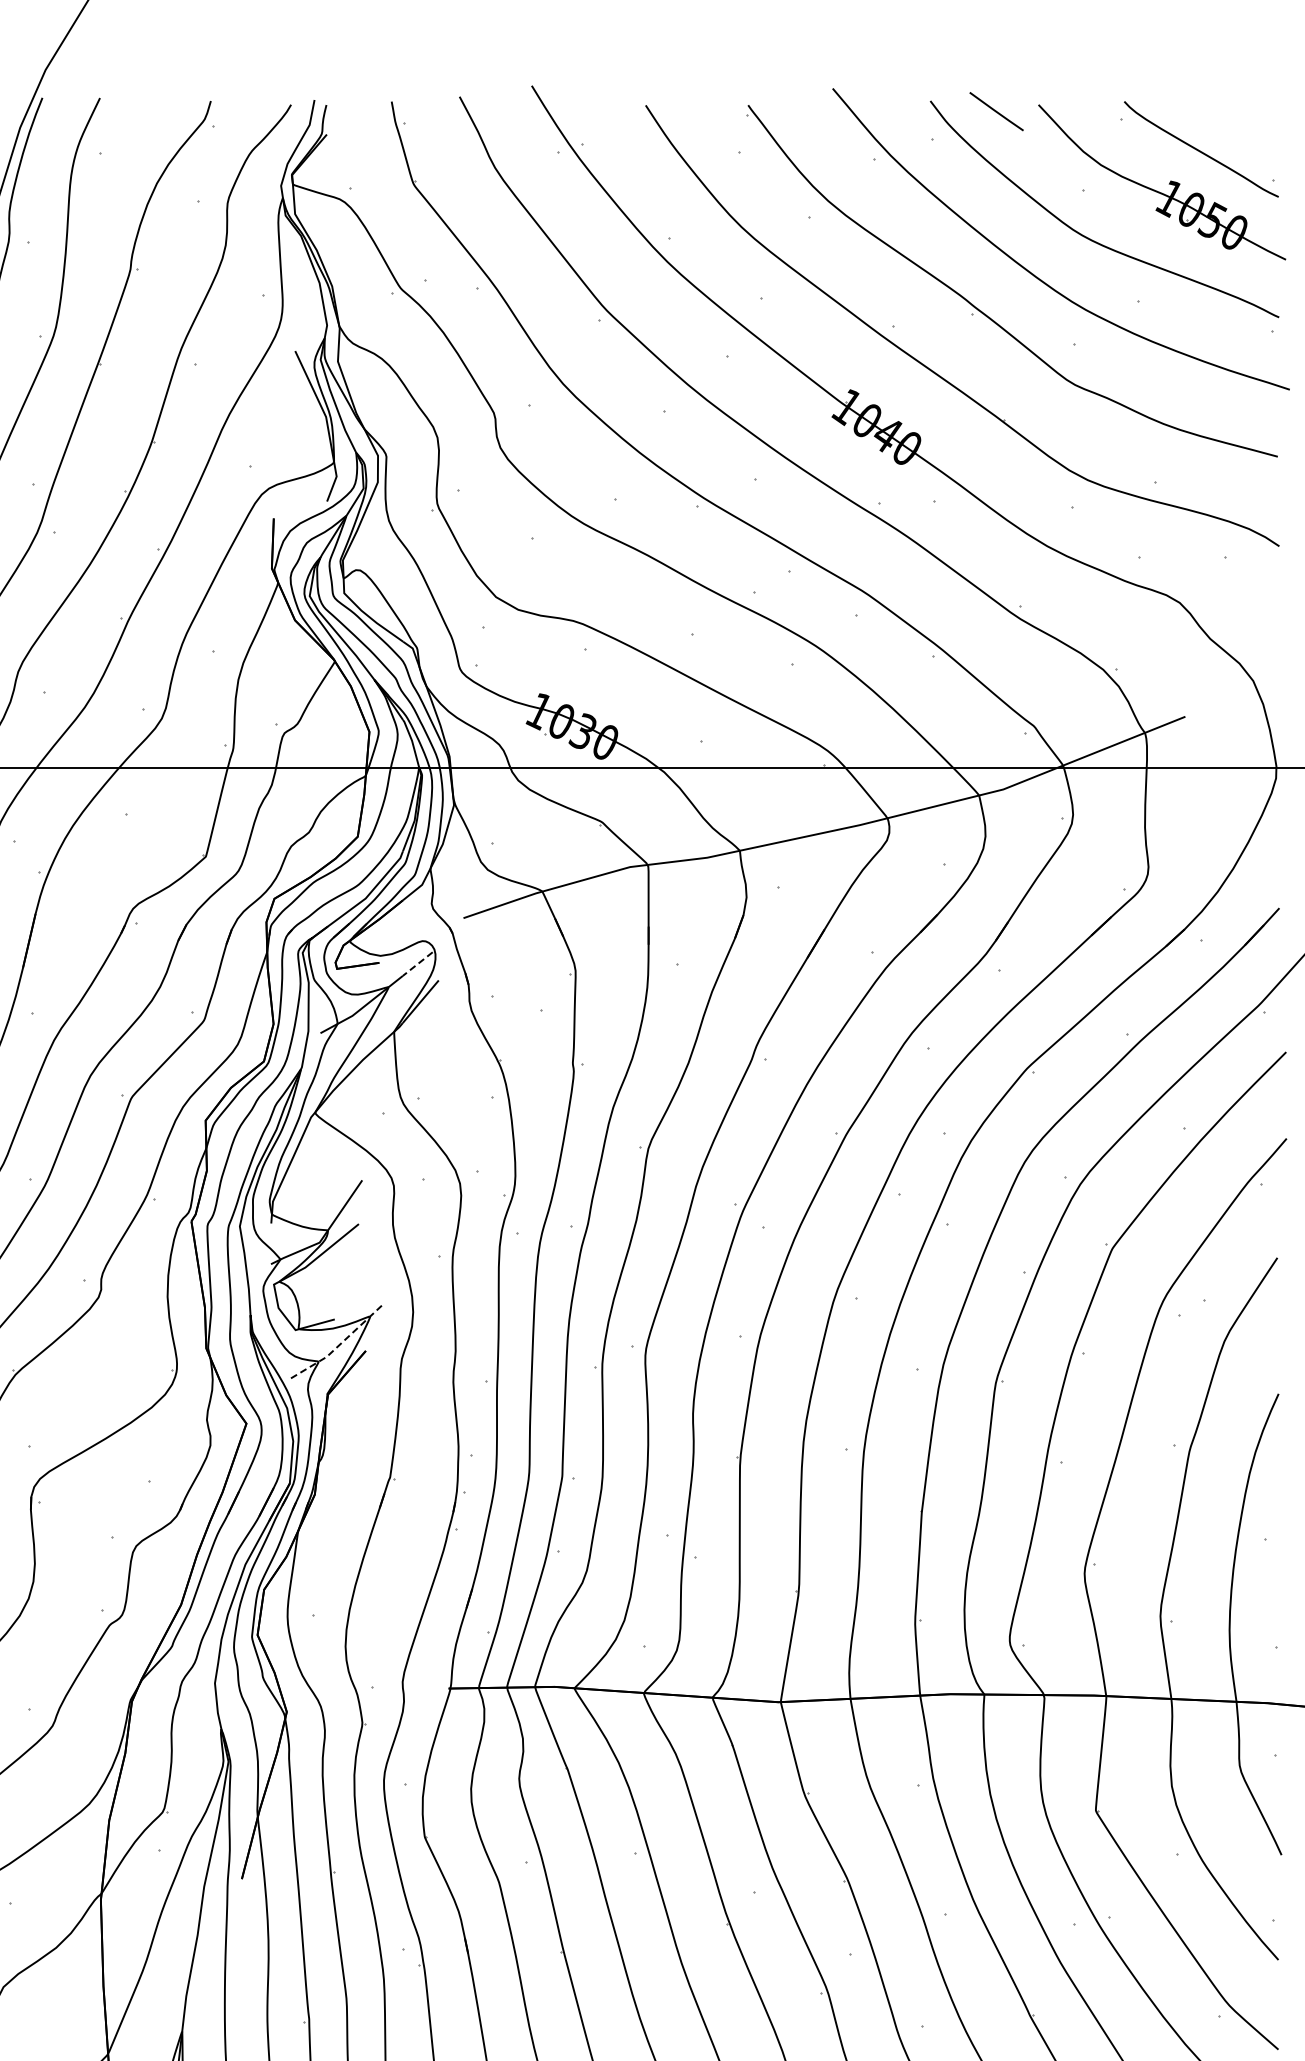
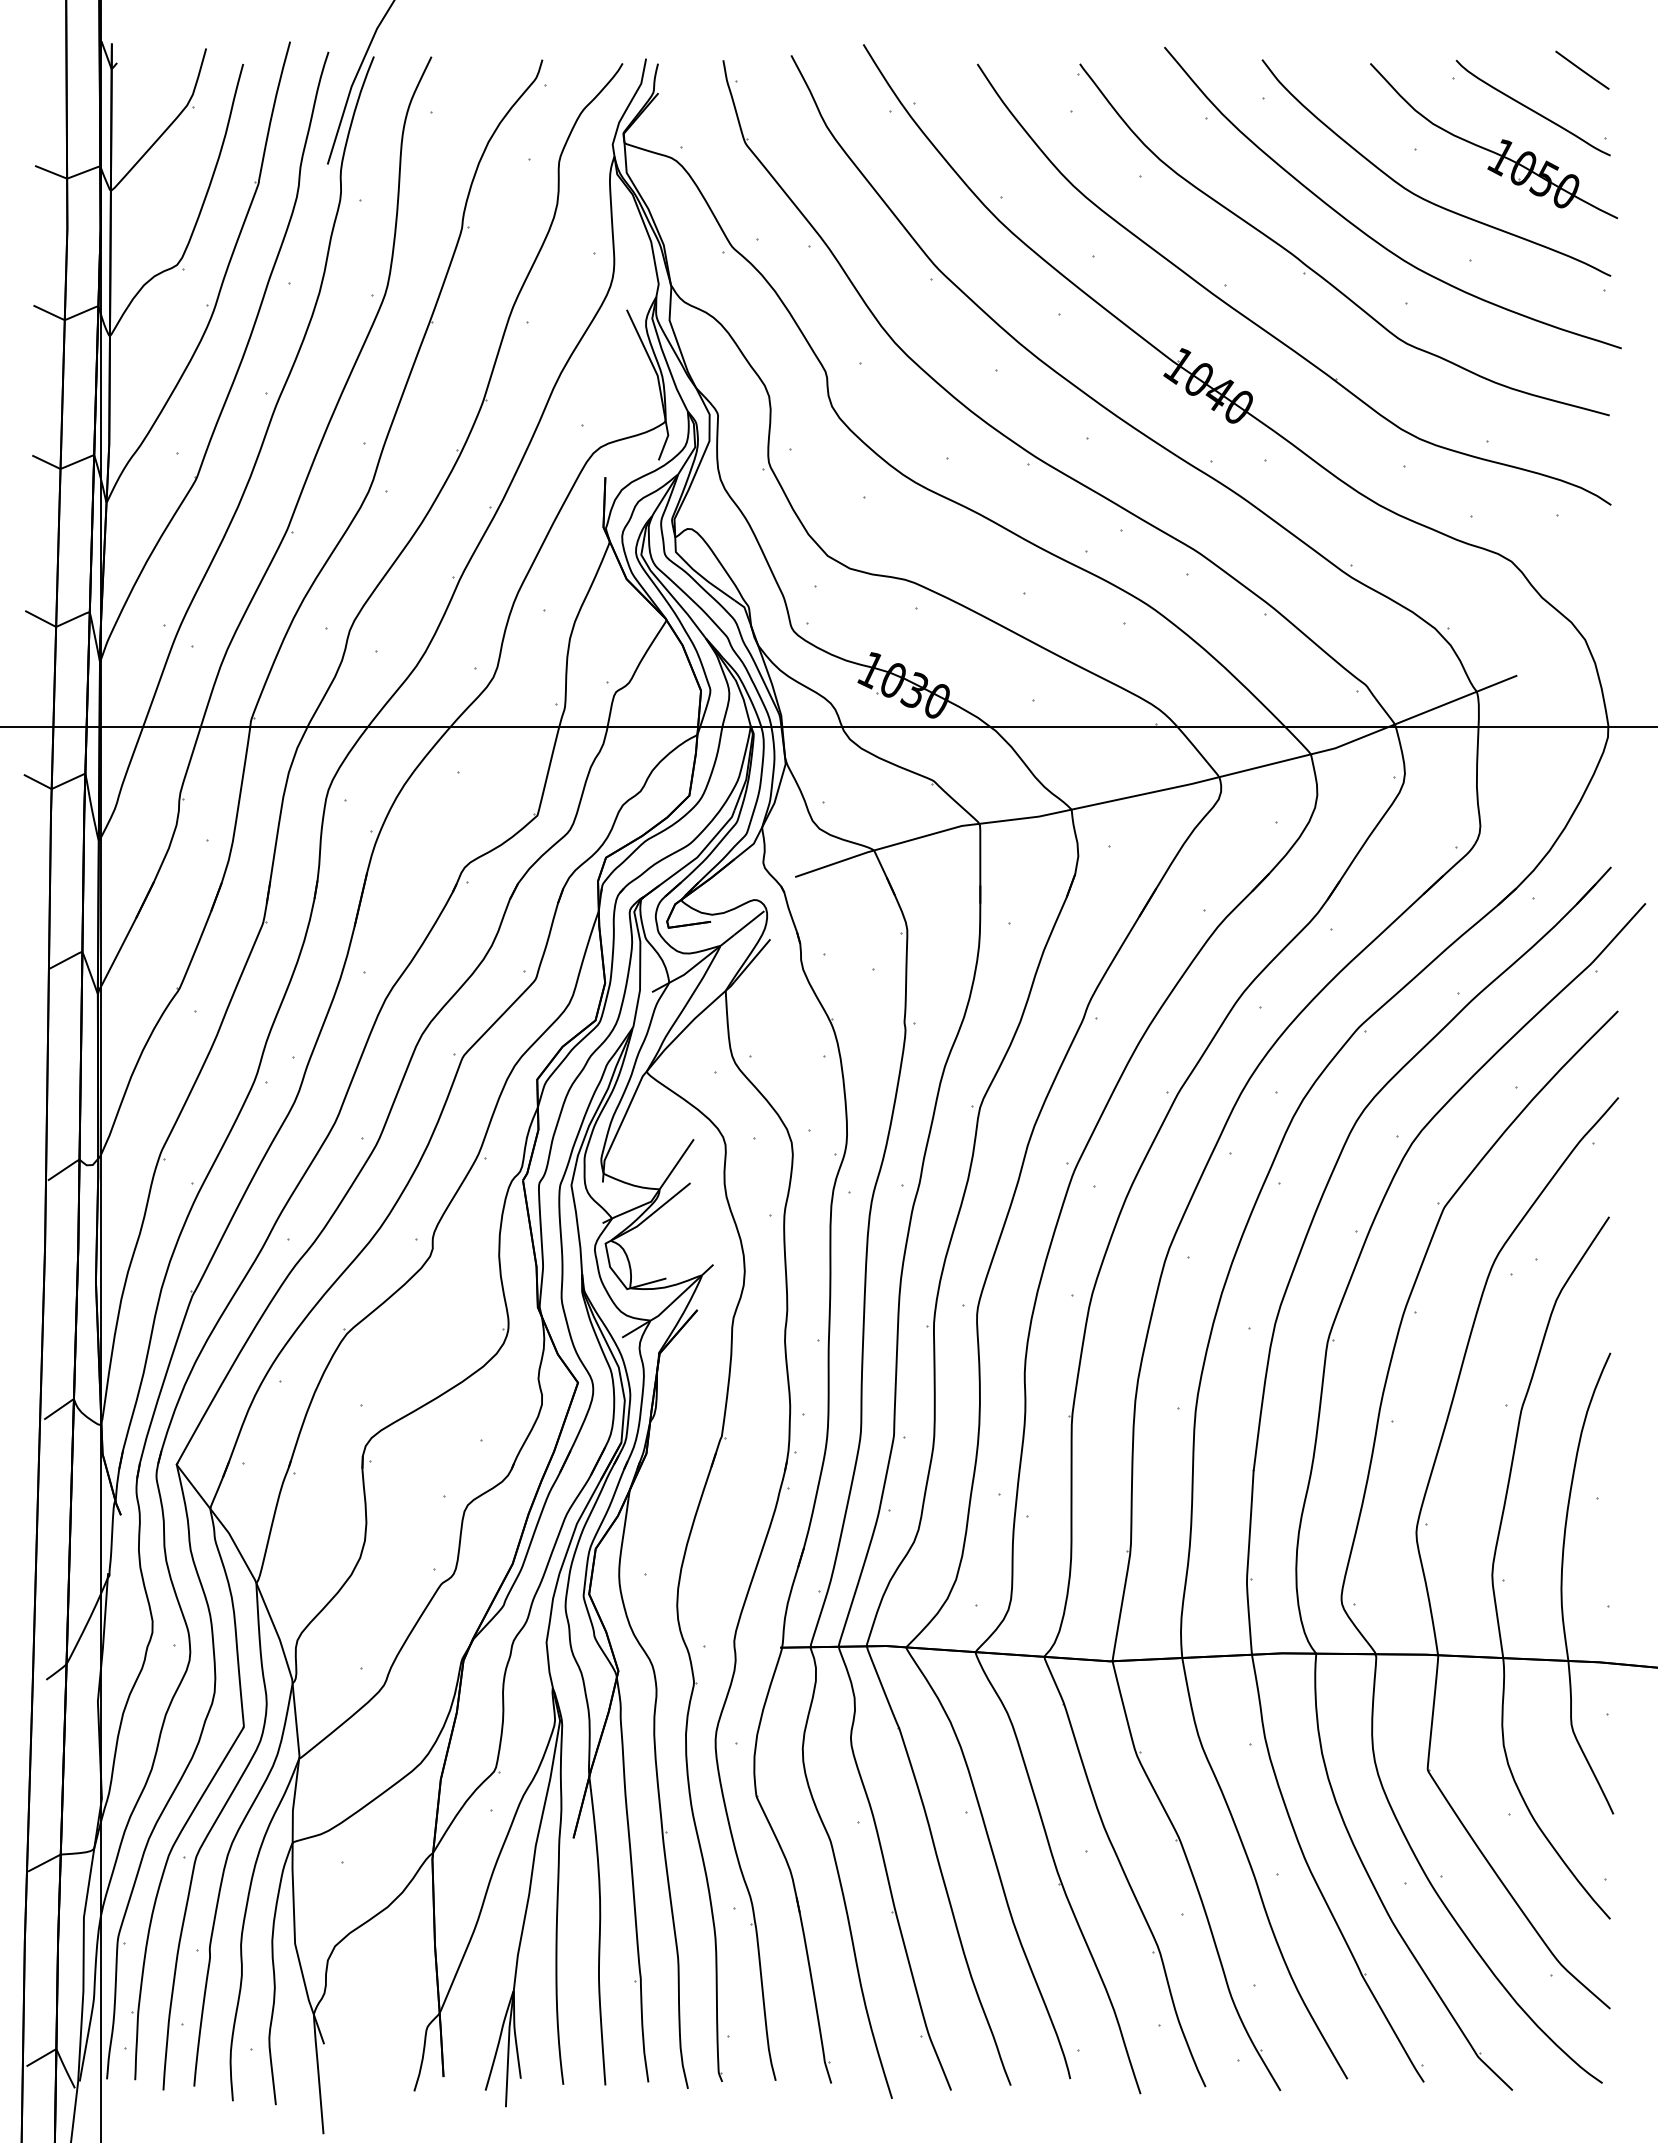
line: (996, 110) -> (1582, 69), moved
line: (417, 964) -> (749, 923), dashed -> solid
line: (337, 1346) -> (669, 1305), dashed -> solid

